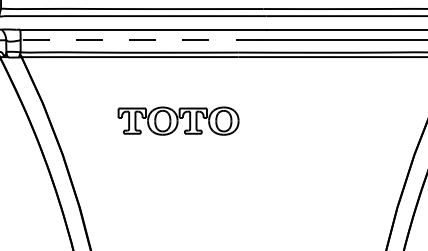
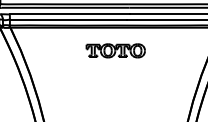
line: (141, 40) -> (68, 19), dashed -> solid
part: (178, 120) -> (115, 50), moved

